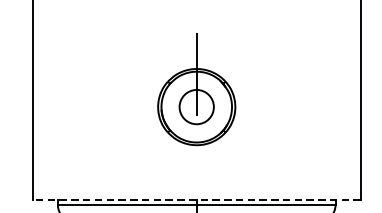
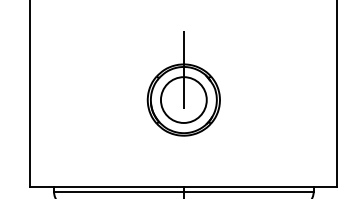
circle: (196, 106) -> (183, 99), size x1.43
line: (196, 199) -> (183, 186), dashed -> solid

